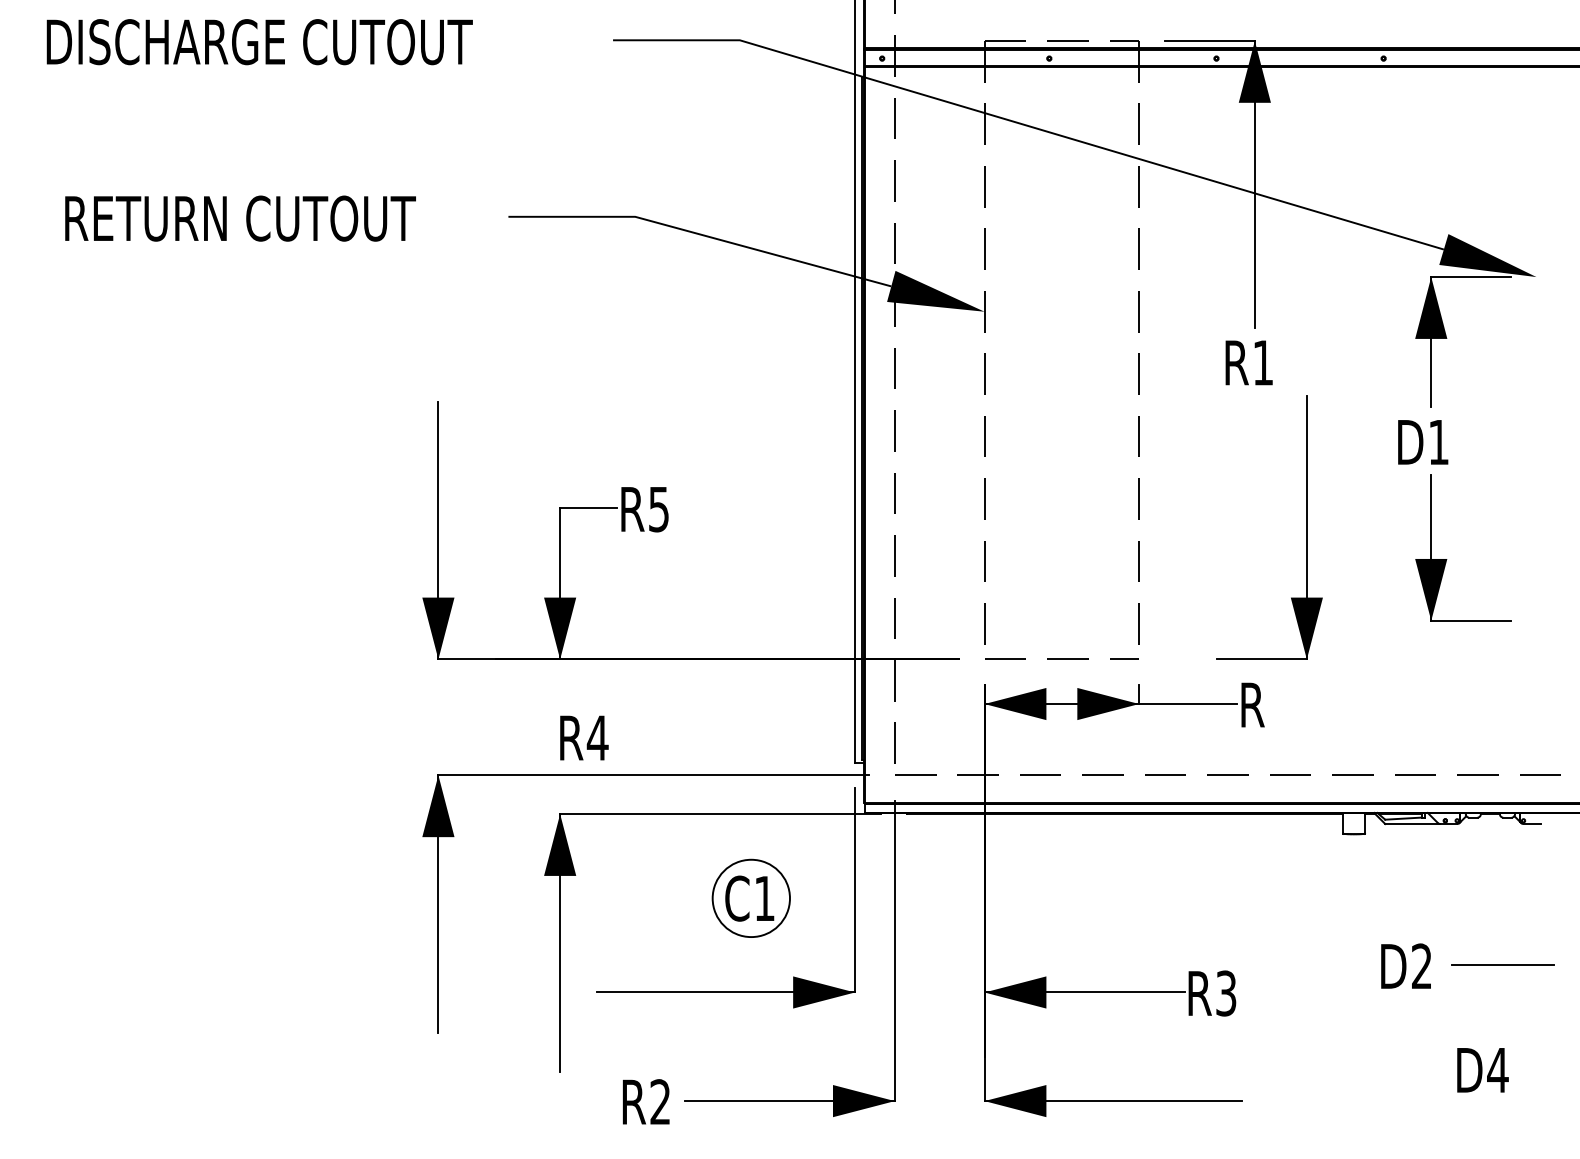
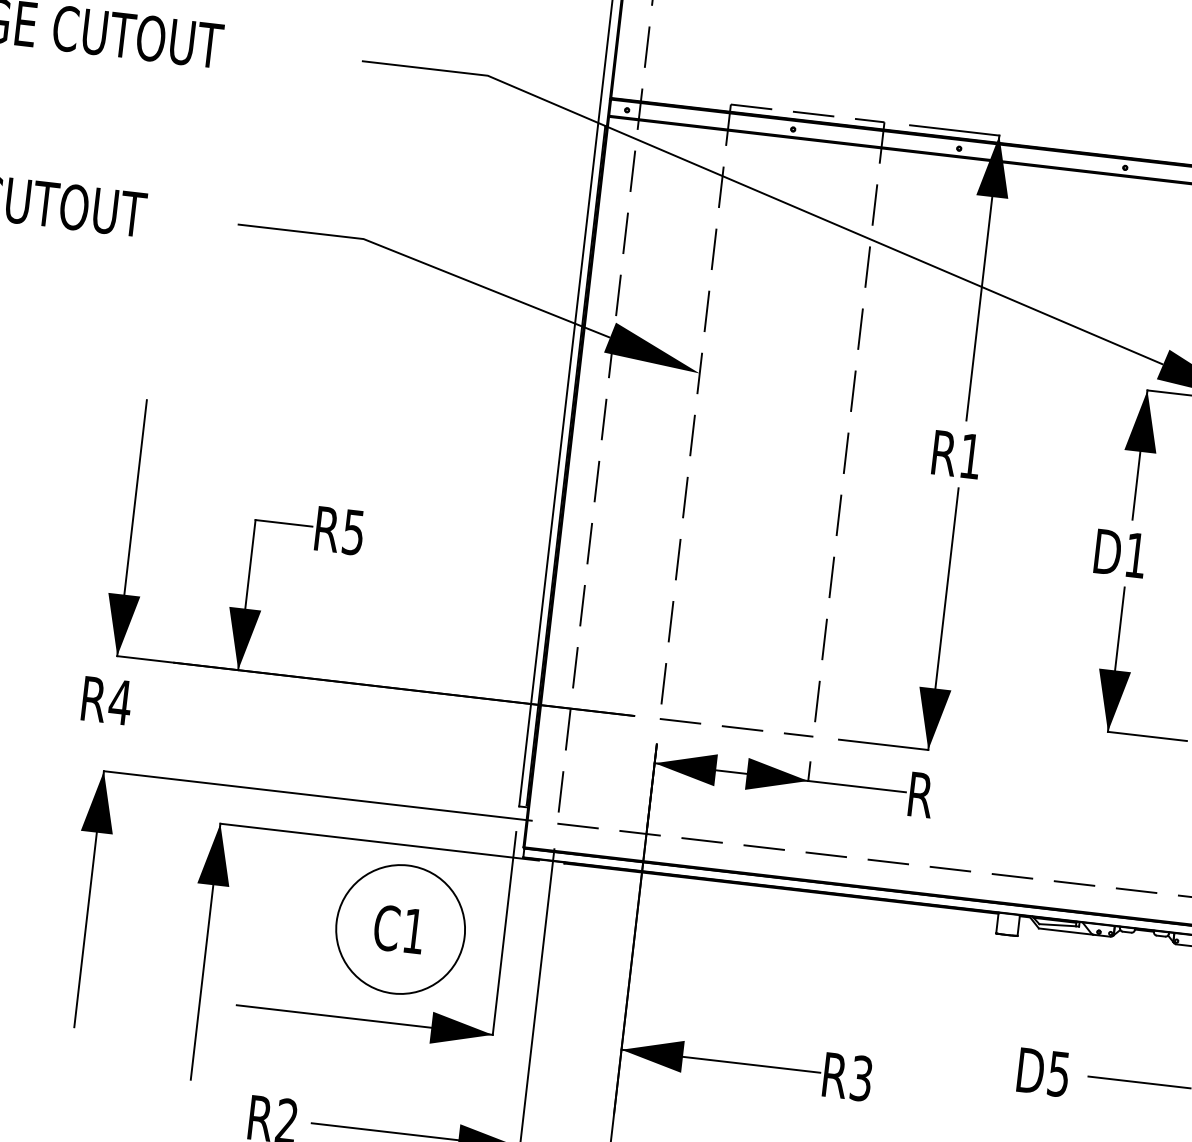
part: (1306, 527) -> (943, 618), moved
text: (584, 737) -> (107, 700), moved
circle: (750, 898) -> (399, 929), size x1.67
text: (1421, 966) -> (1058, 1074), D2 -> D5

